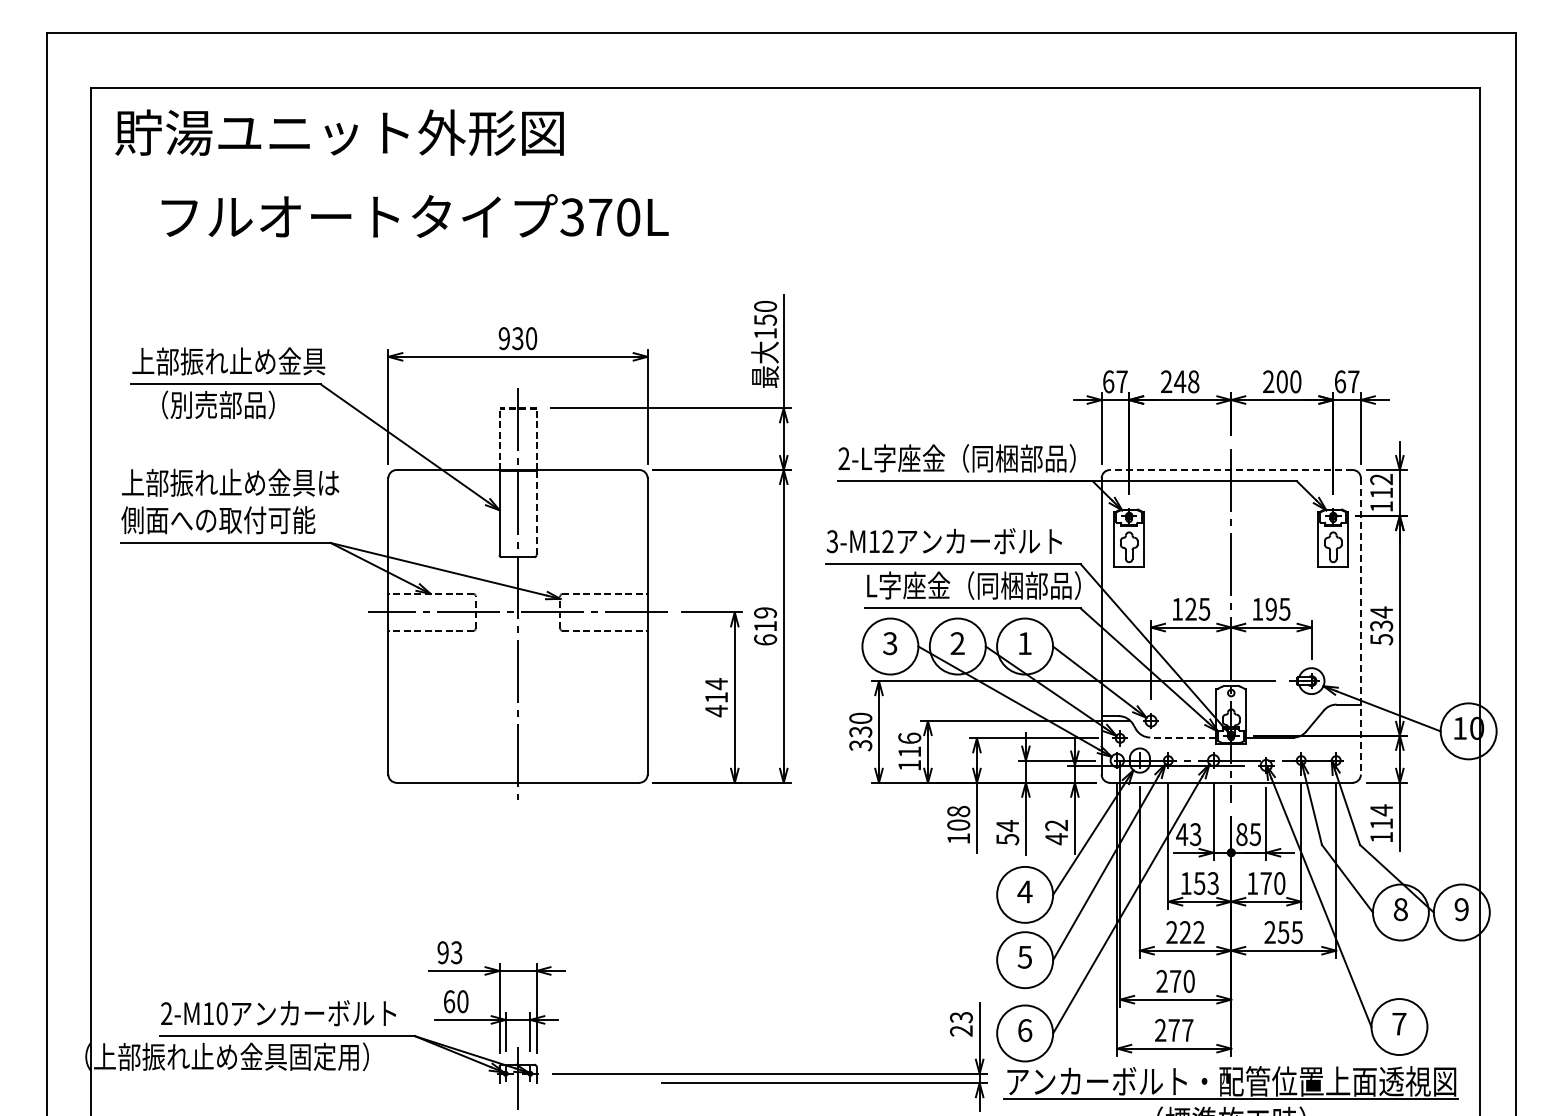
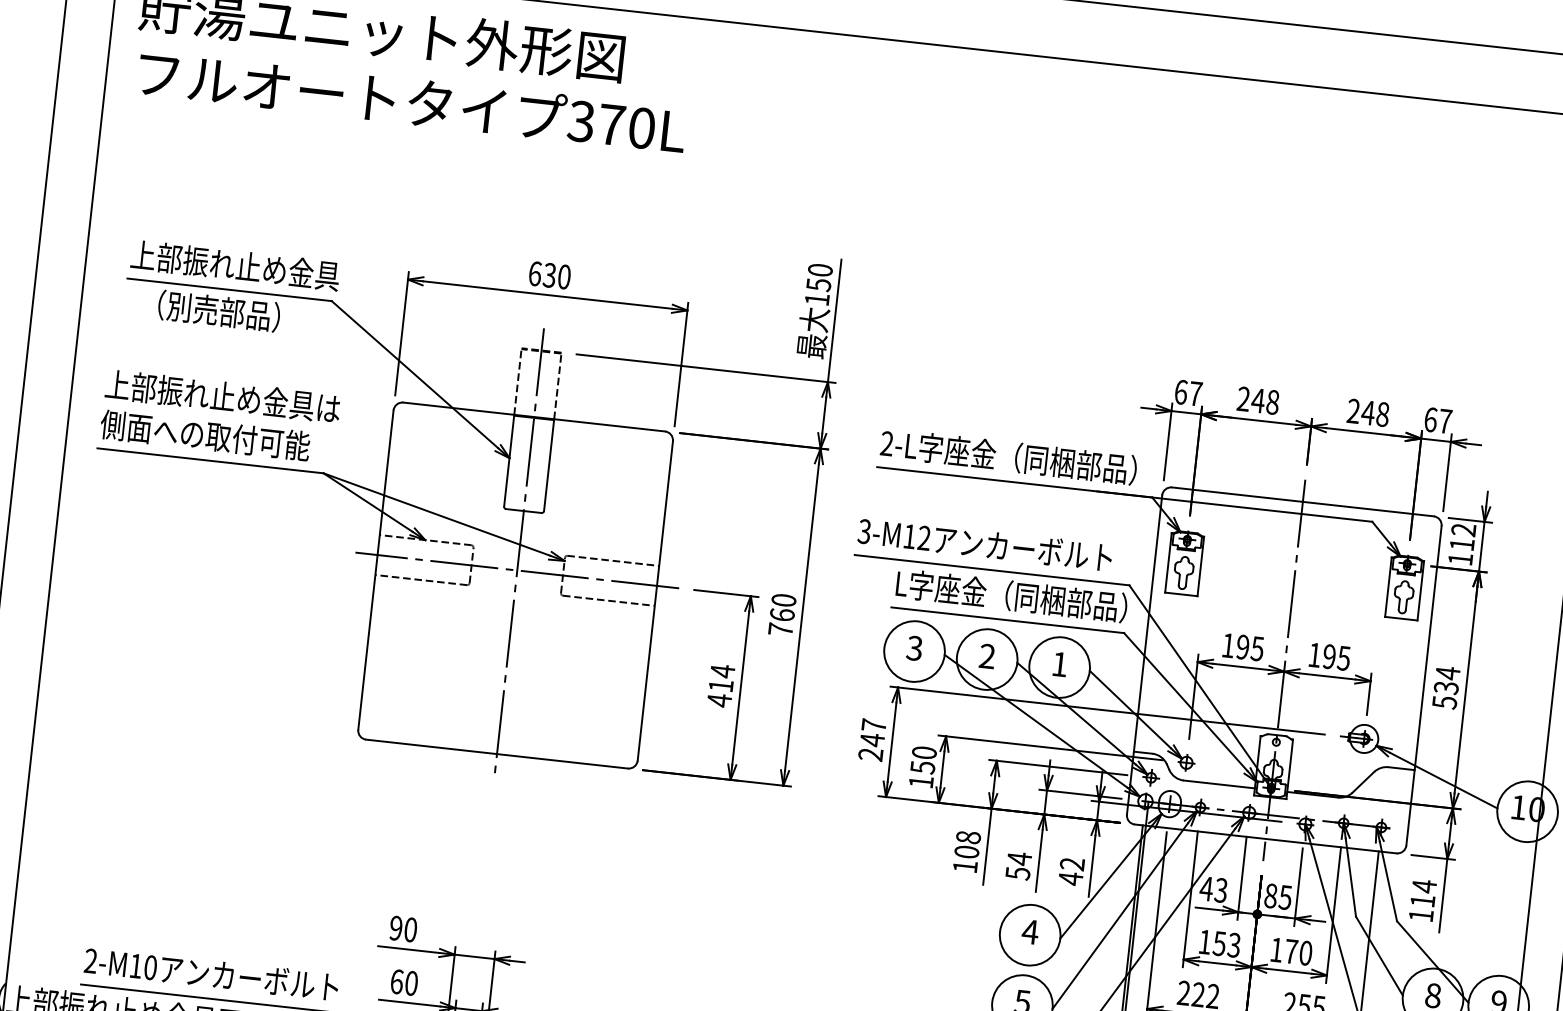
text: (414, 215) -> (411, 100), moved
text: (504, 338) -> (535, 273), 930 -> 630
text: (1288, 381) -> (1375, 413), 200 -> 248
line: (1230, 470) -> (1301, 502), dashed -> solid
line: (536, 512) -> (549, 464), dashed -> solid
text: (1190, 609) -> (1242, 647), 125 -> 195
text: (765, 626) -> (782, 615), 619 -> 760
line: (1360, 626) -> (1423, 685), dashed -> solid
text: (860, 731) -> (872, 739), 330 -> 247
line: (1182, 737) -> (1218, 784), dashed -> solid
text: (909, 744) -> (923, 759), 116 -> 150
text: (456, 952) -> (410, 929), 93 -> 90

